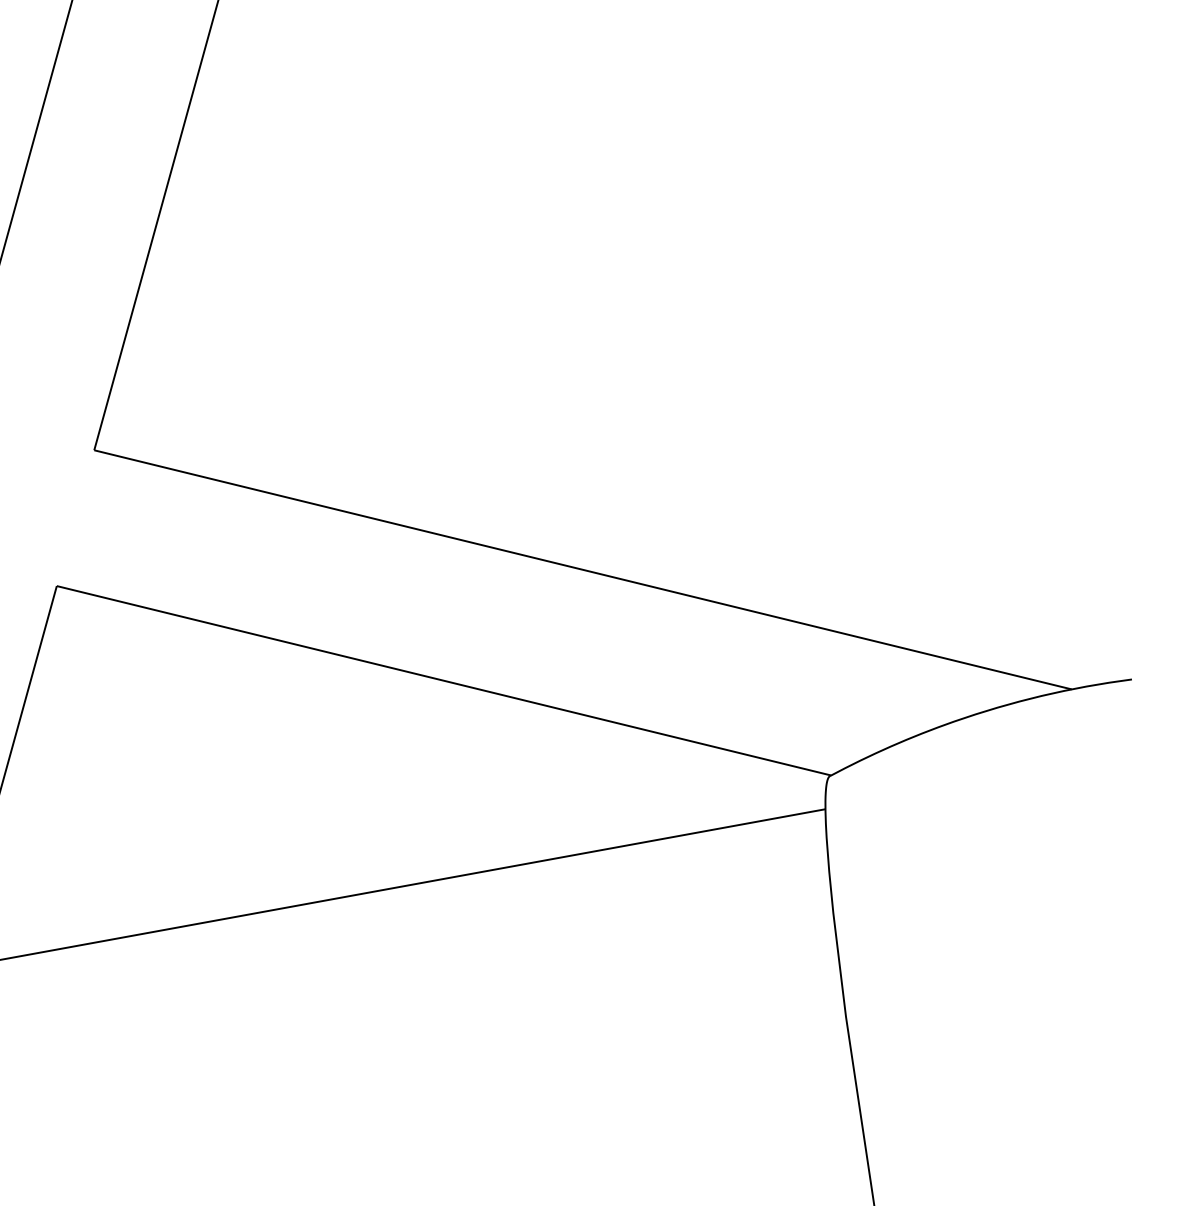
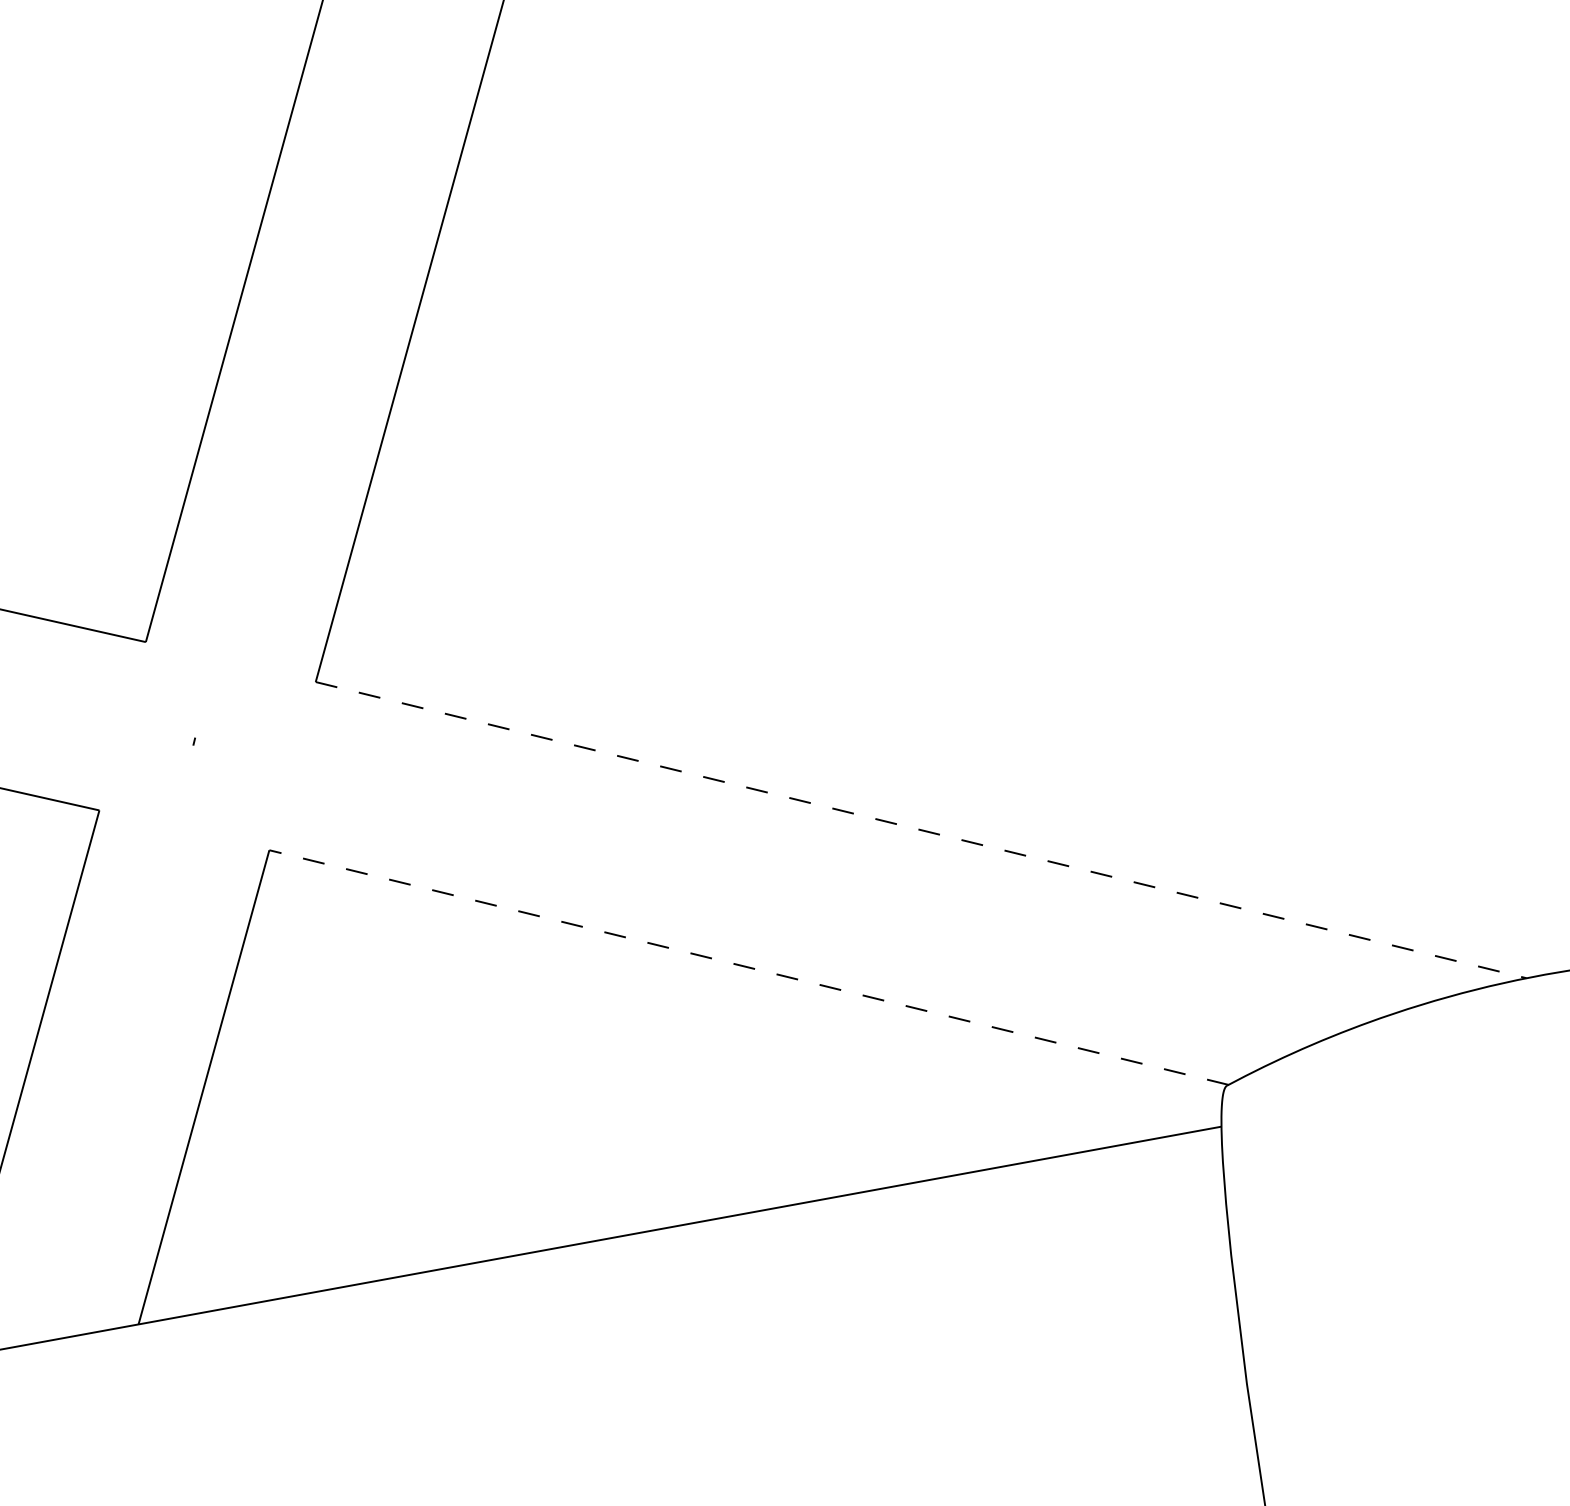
line: (583, 570) -> (921, 830), solid -> dashed
line: (443, 680) -> (748, 967), solid -> dashed

